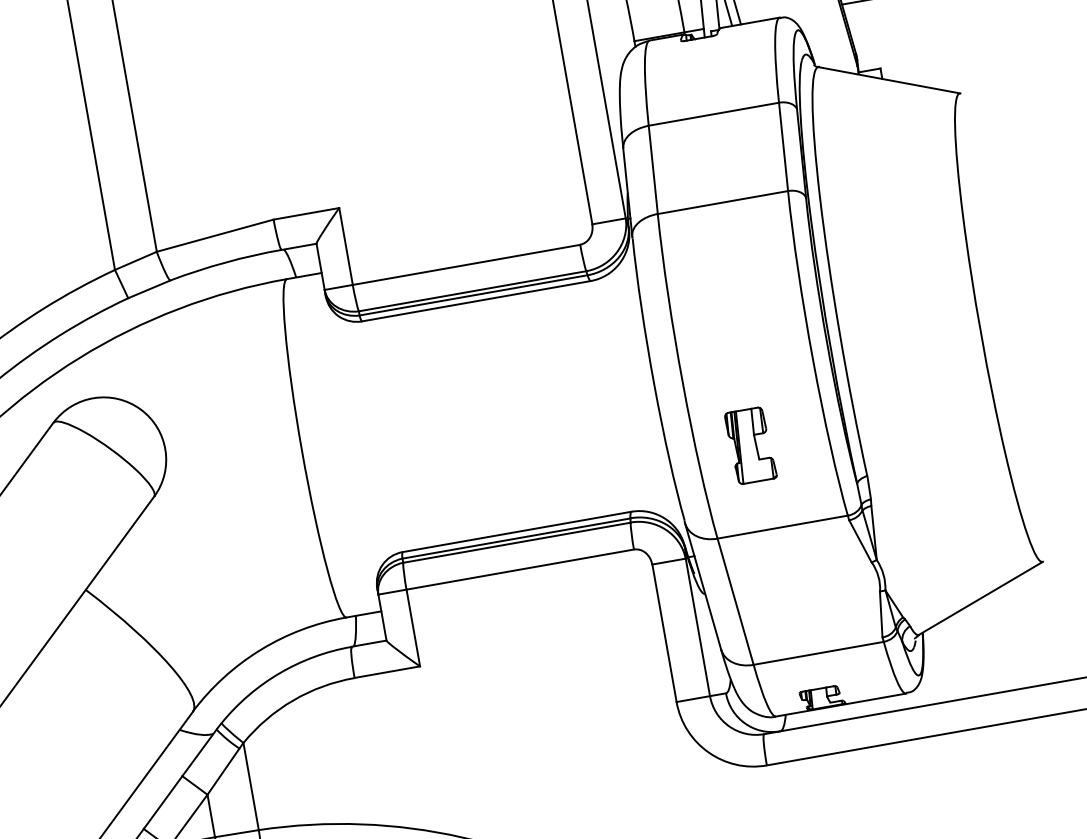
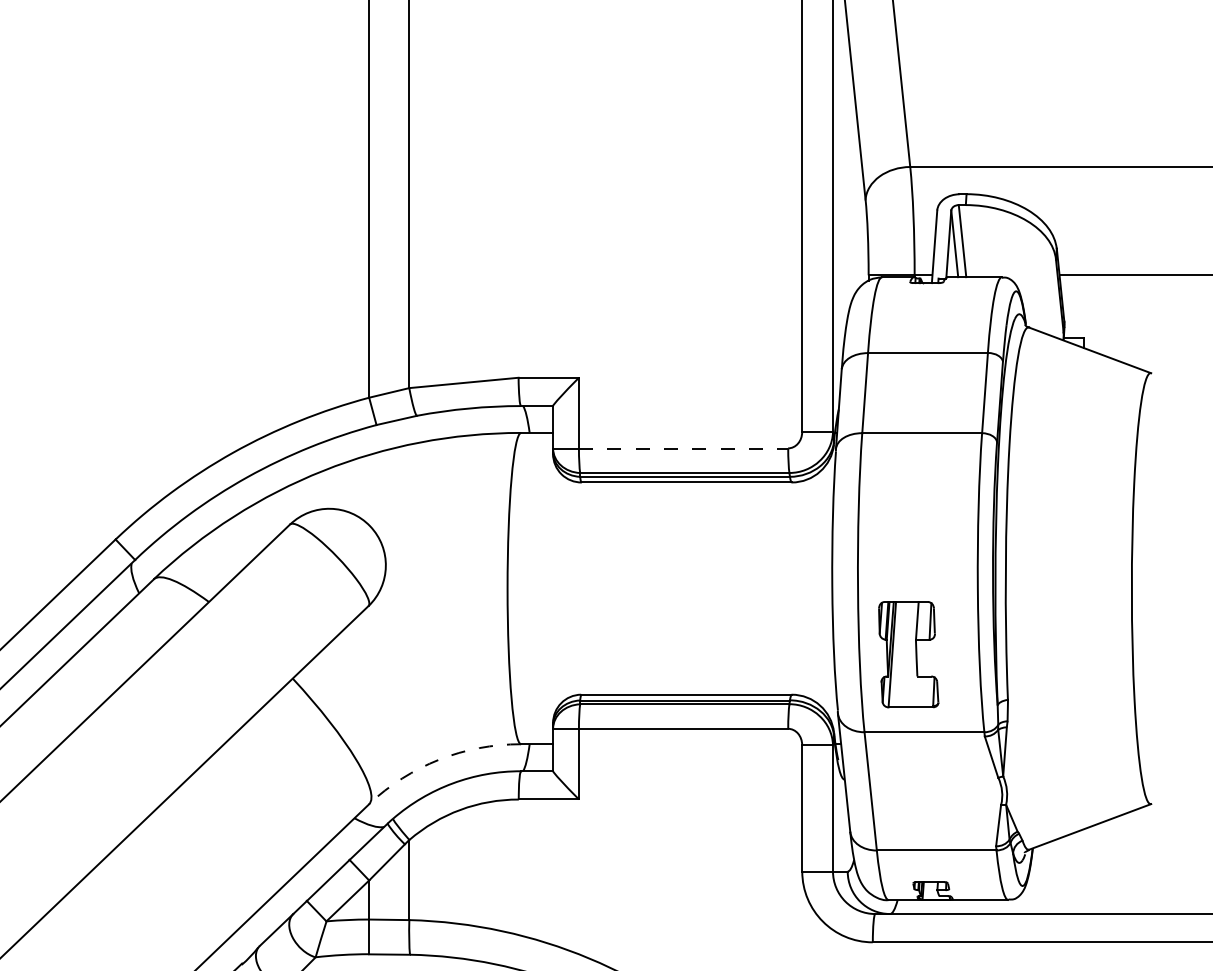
line: (466, 264) -> (683, 448), solid -> dashed
part: (750, 445) -> (908, 654), size x1.6
arc: (260, 649) -> (439, 759), solid -> dashed

